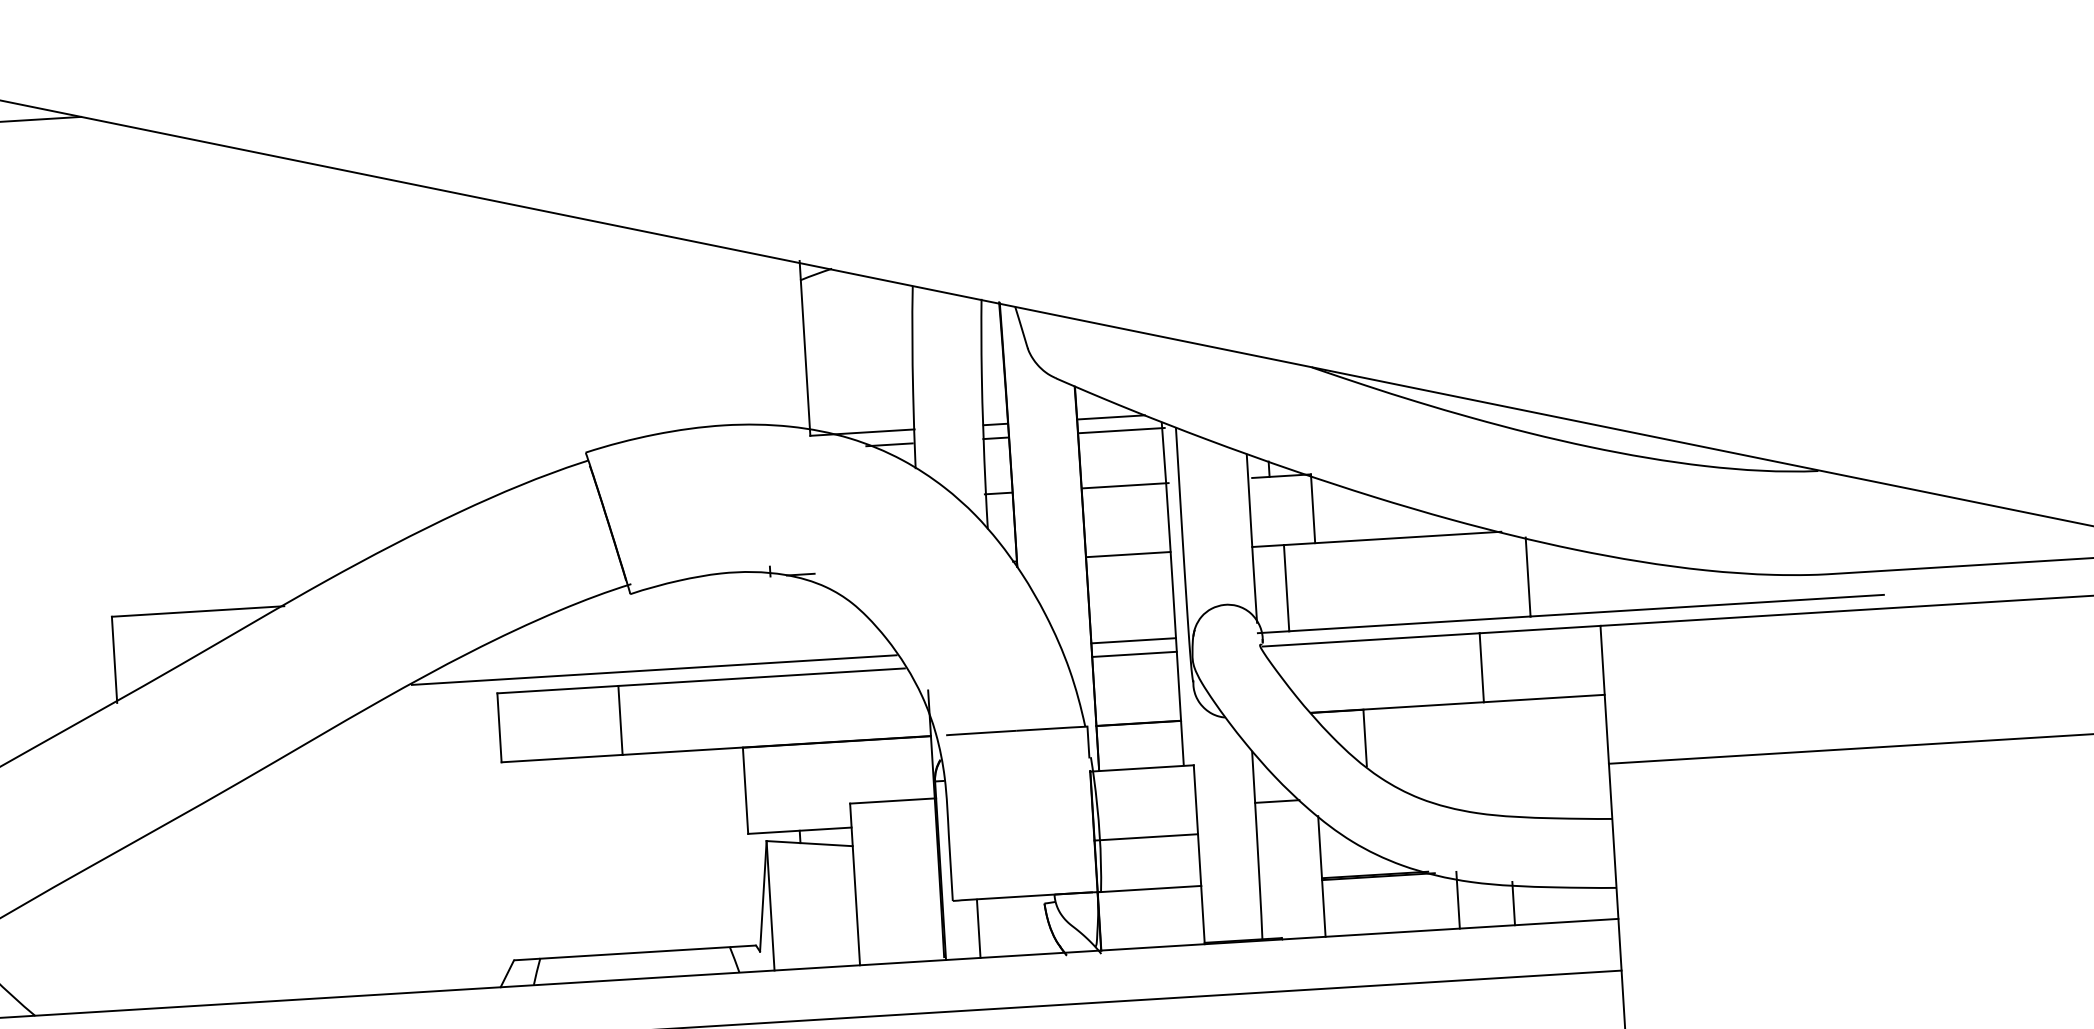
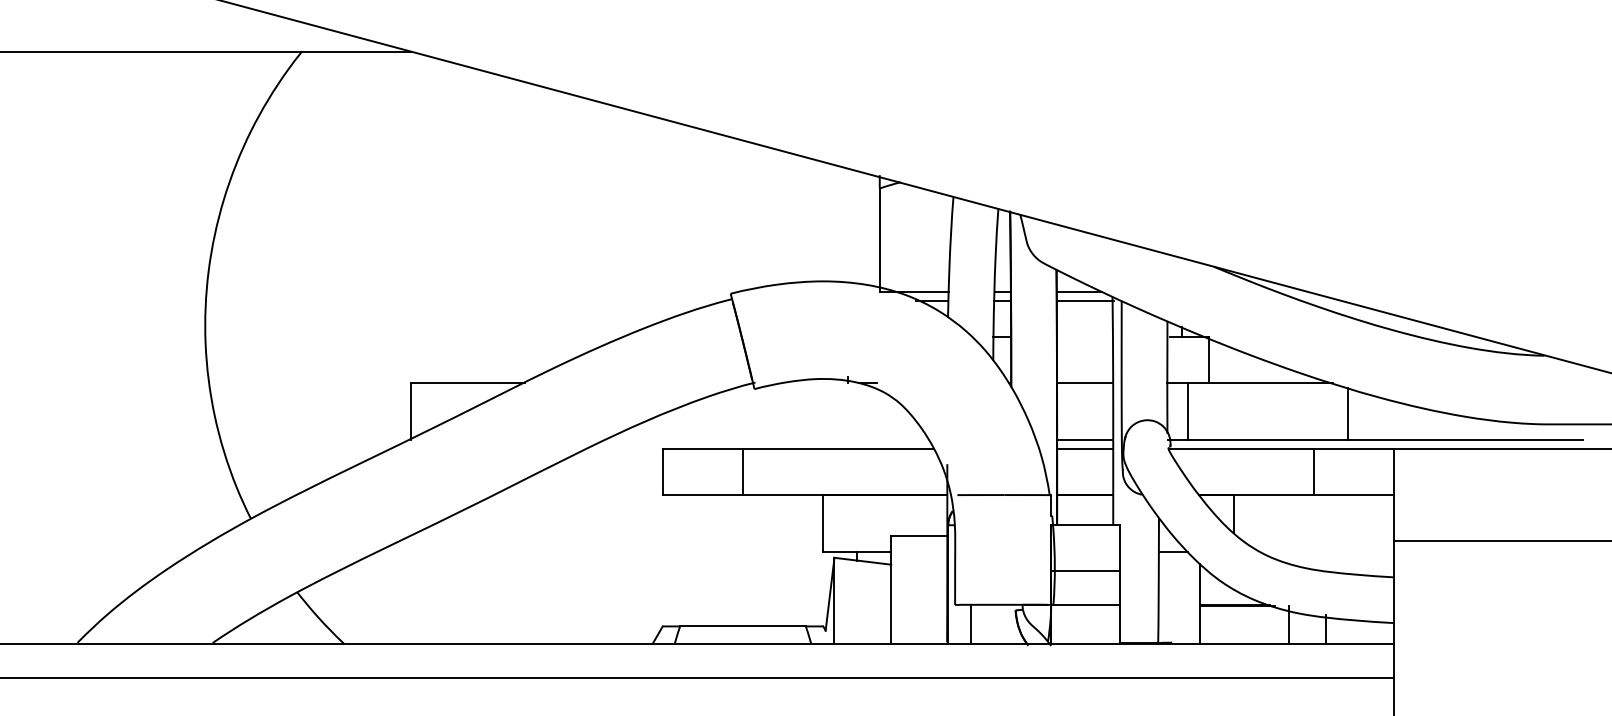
line: (1124, 485) -> (1085, 337), removed
line: (653, 670) -> (766, 440), removed

